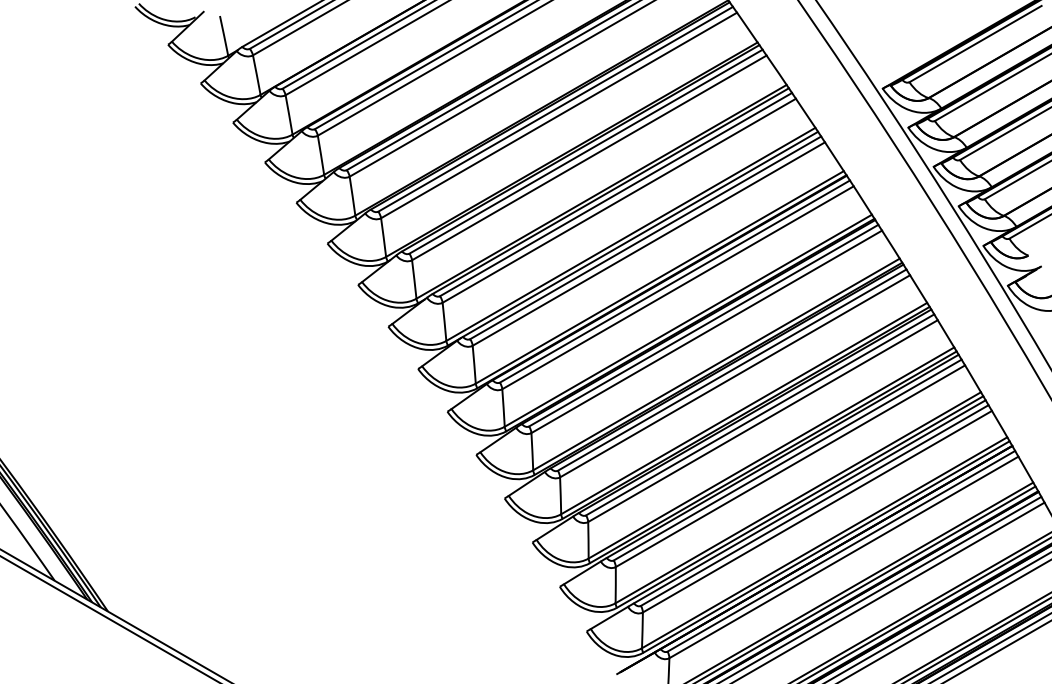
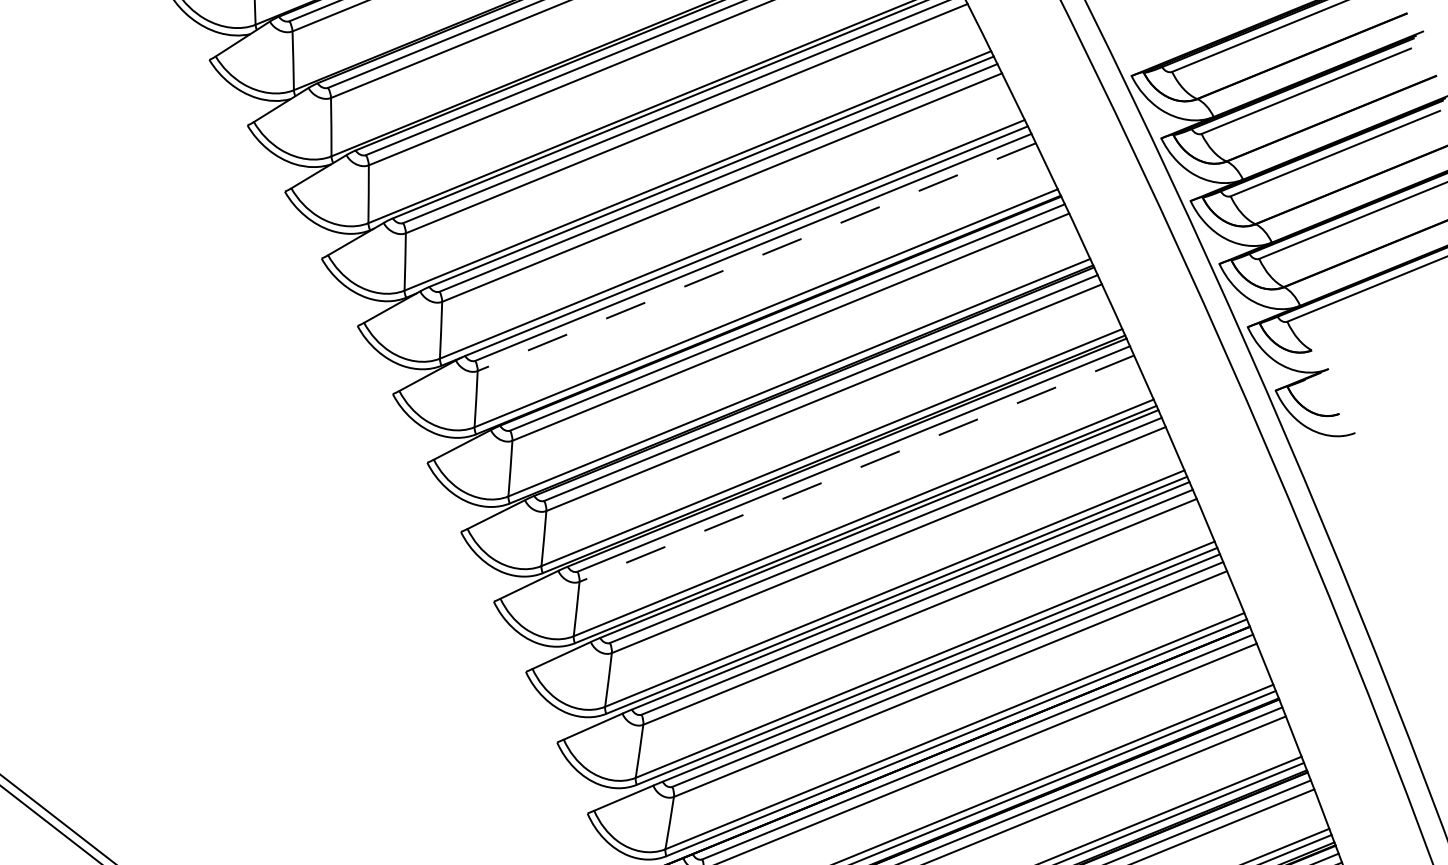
line: (648, 244) -> (756, 257), solid -> dashed
line: (734, 376) -> (855, 468), solid -> dashed

